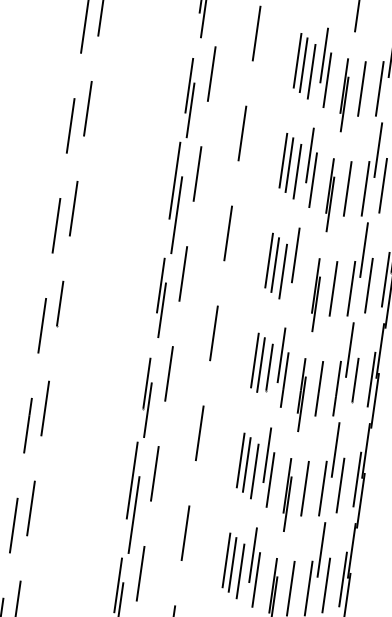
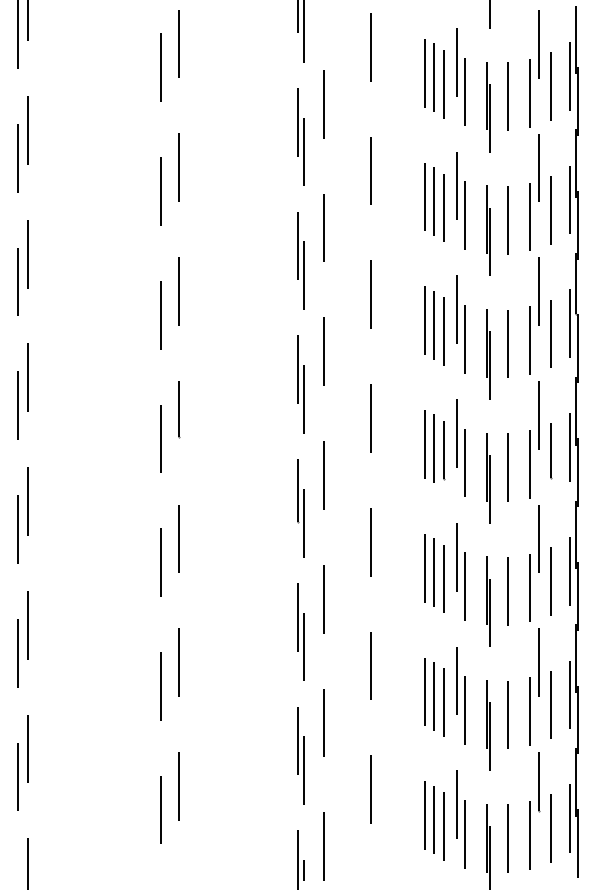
part: (175, 197) -> (300, 260), size x0.71
line: (298, 279) -> (464, 338), added
part: (132, 497) -> (300, 631), size x0.71

